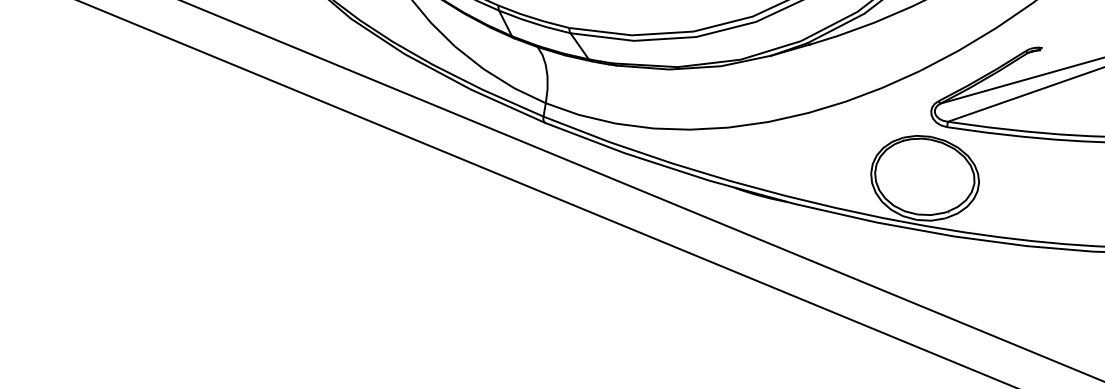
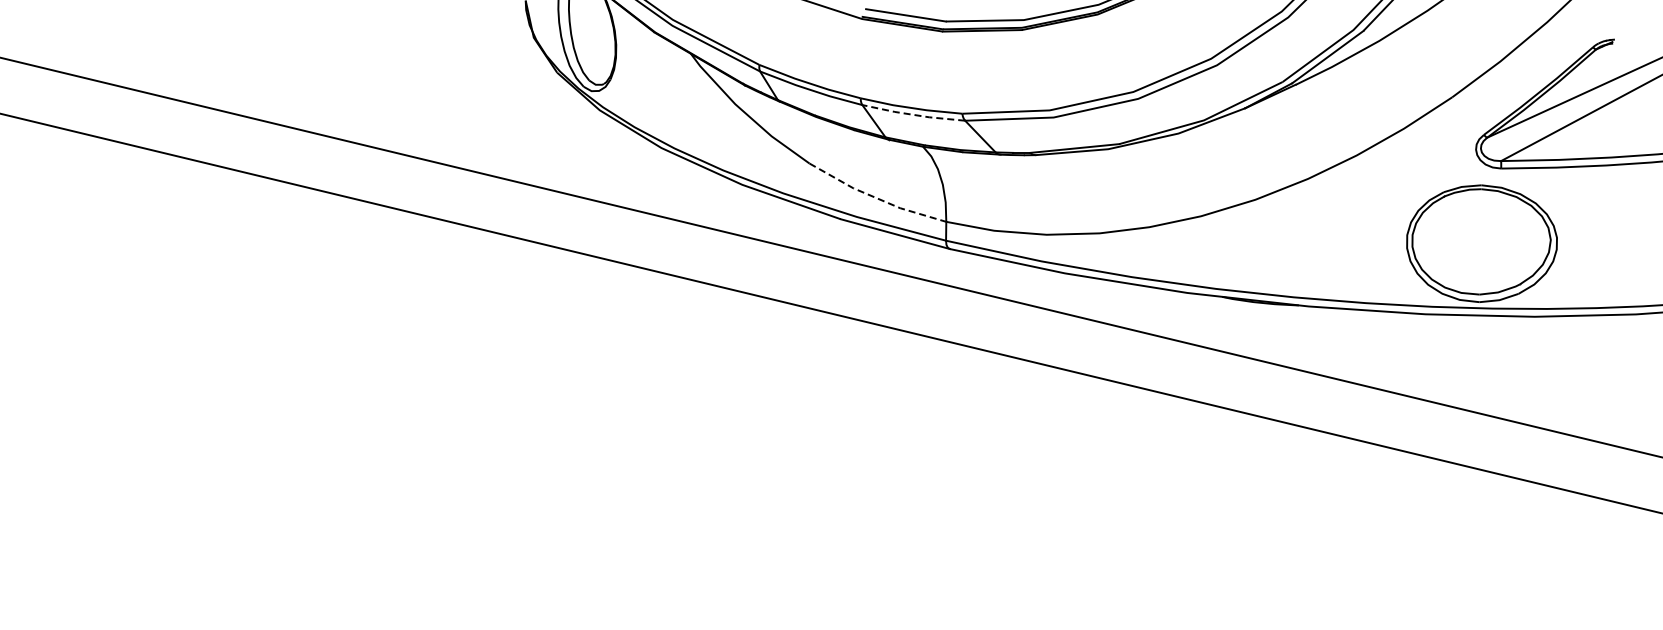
line: (534, 23) -> (913, 114), solid -> dashed
line: (498, 78) -> (876, 198), solid -> dashed

